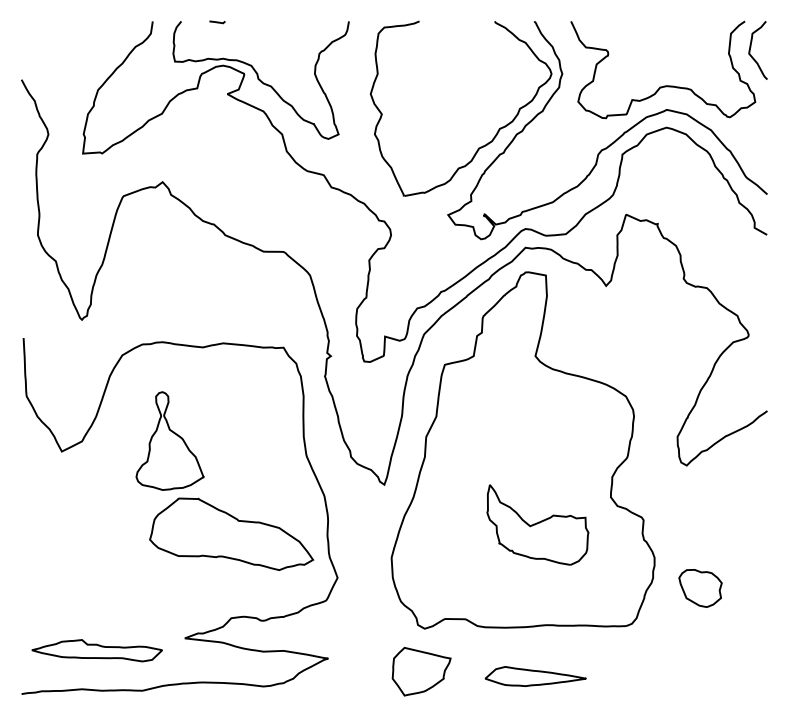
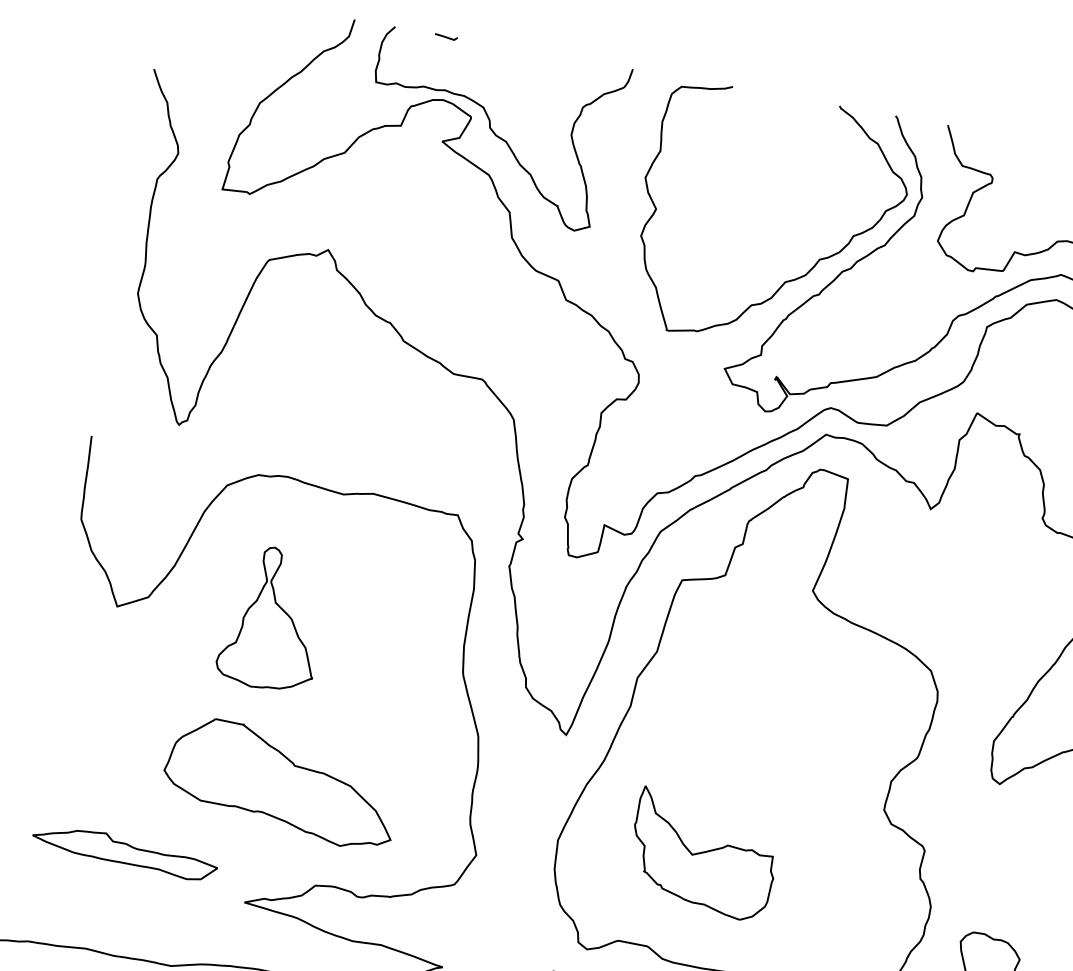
part: (537, 524) -> (703, 854), moved
part: (231, 533) -> (281, 781), moved
part: (96, 650) -> (124, 851), moved

